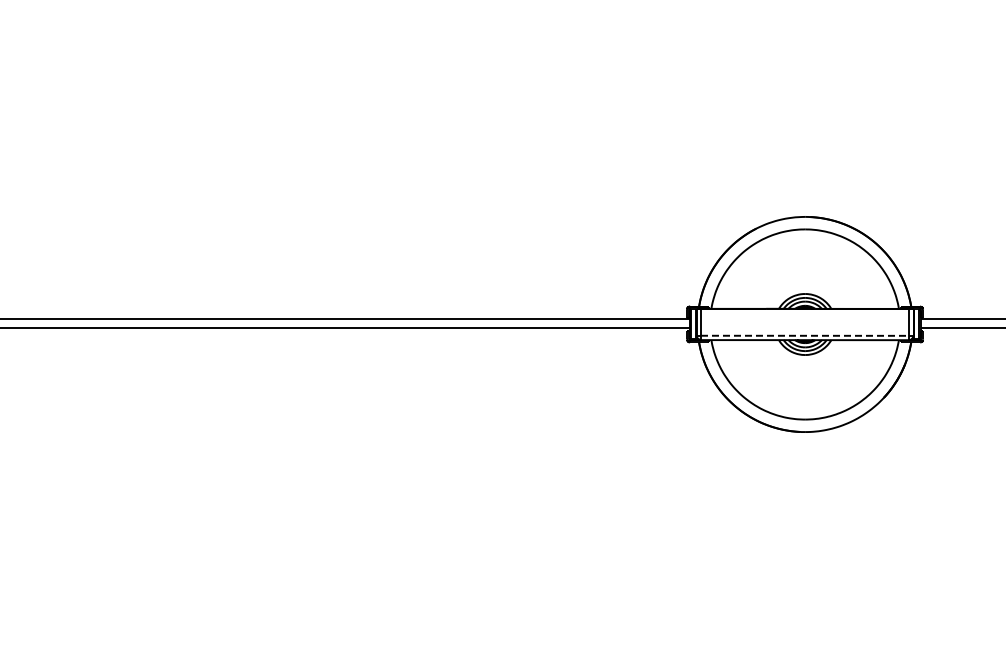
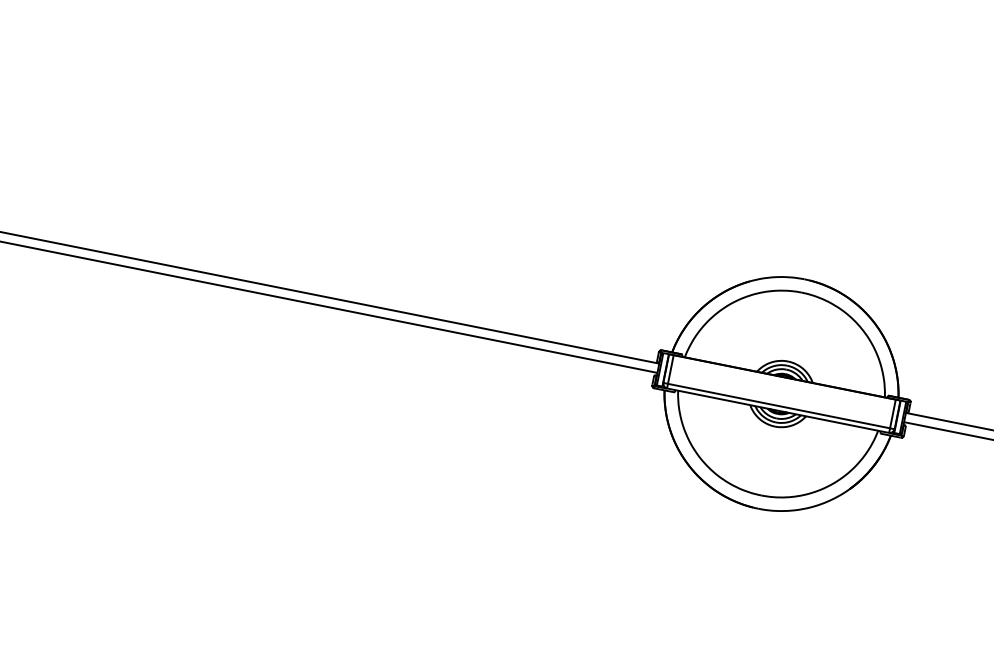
line: (805, 335) -> (779, 405), dashed -> solid

